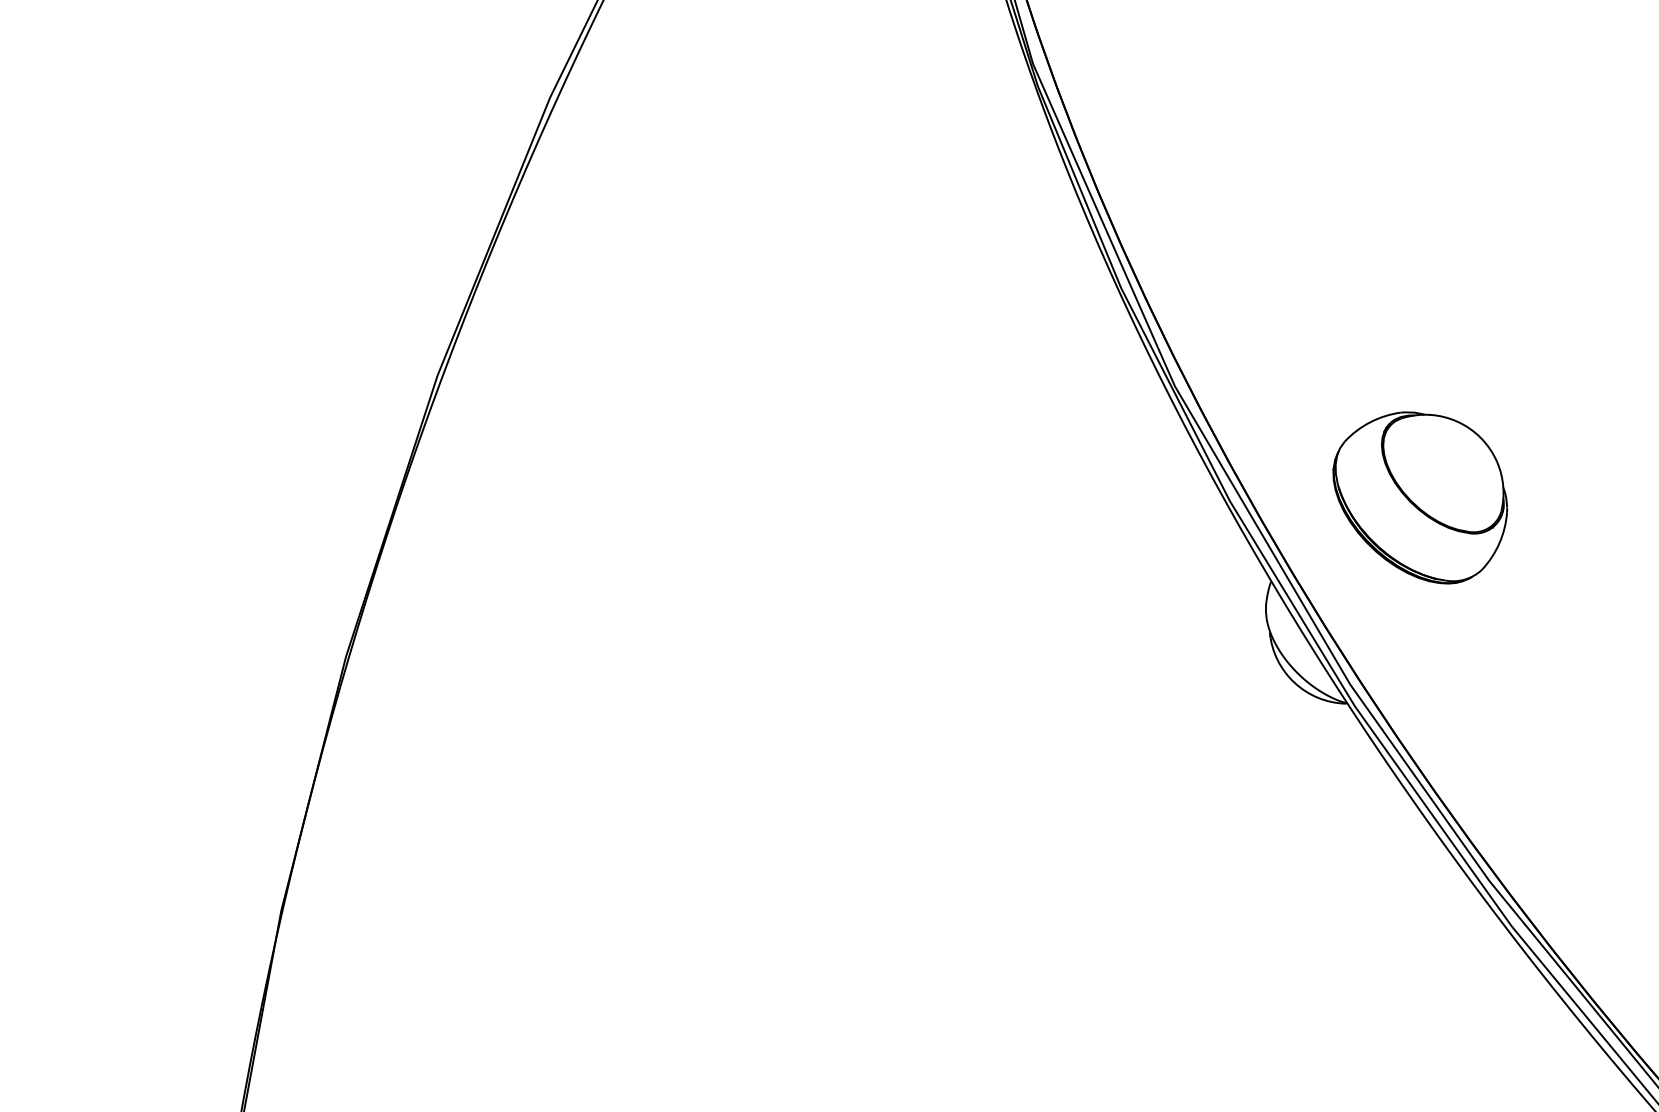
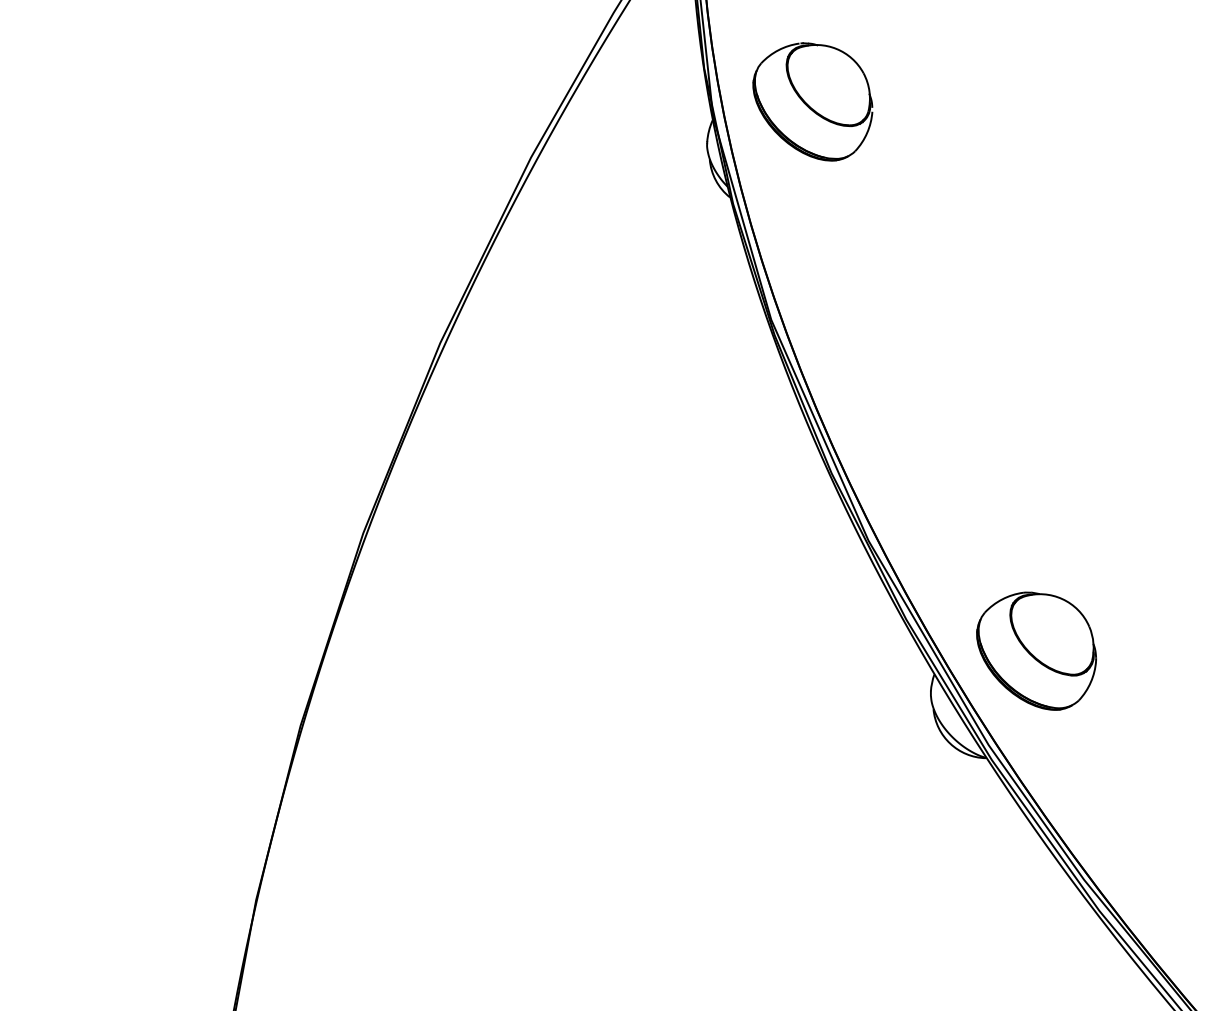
part: (1420, 496) -> (1036, 650), moved

